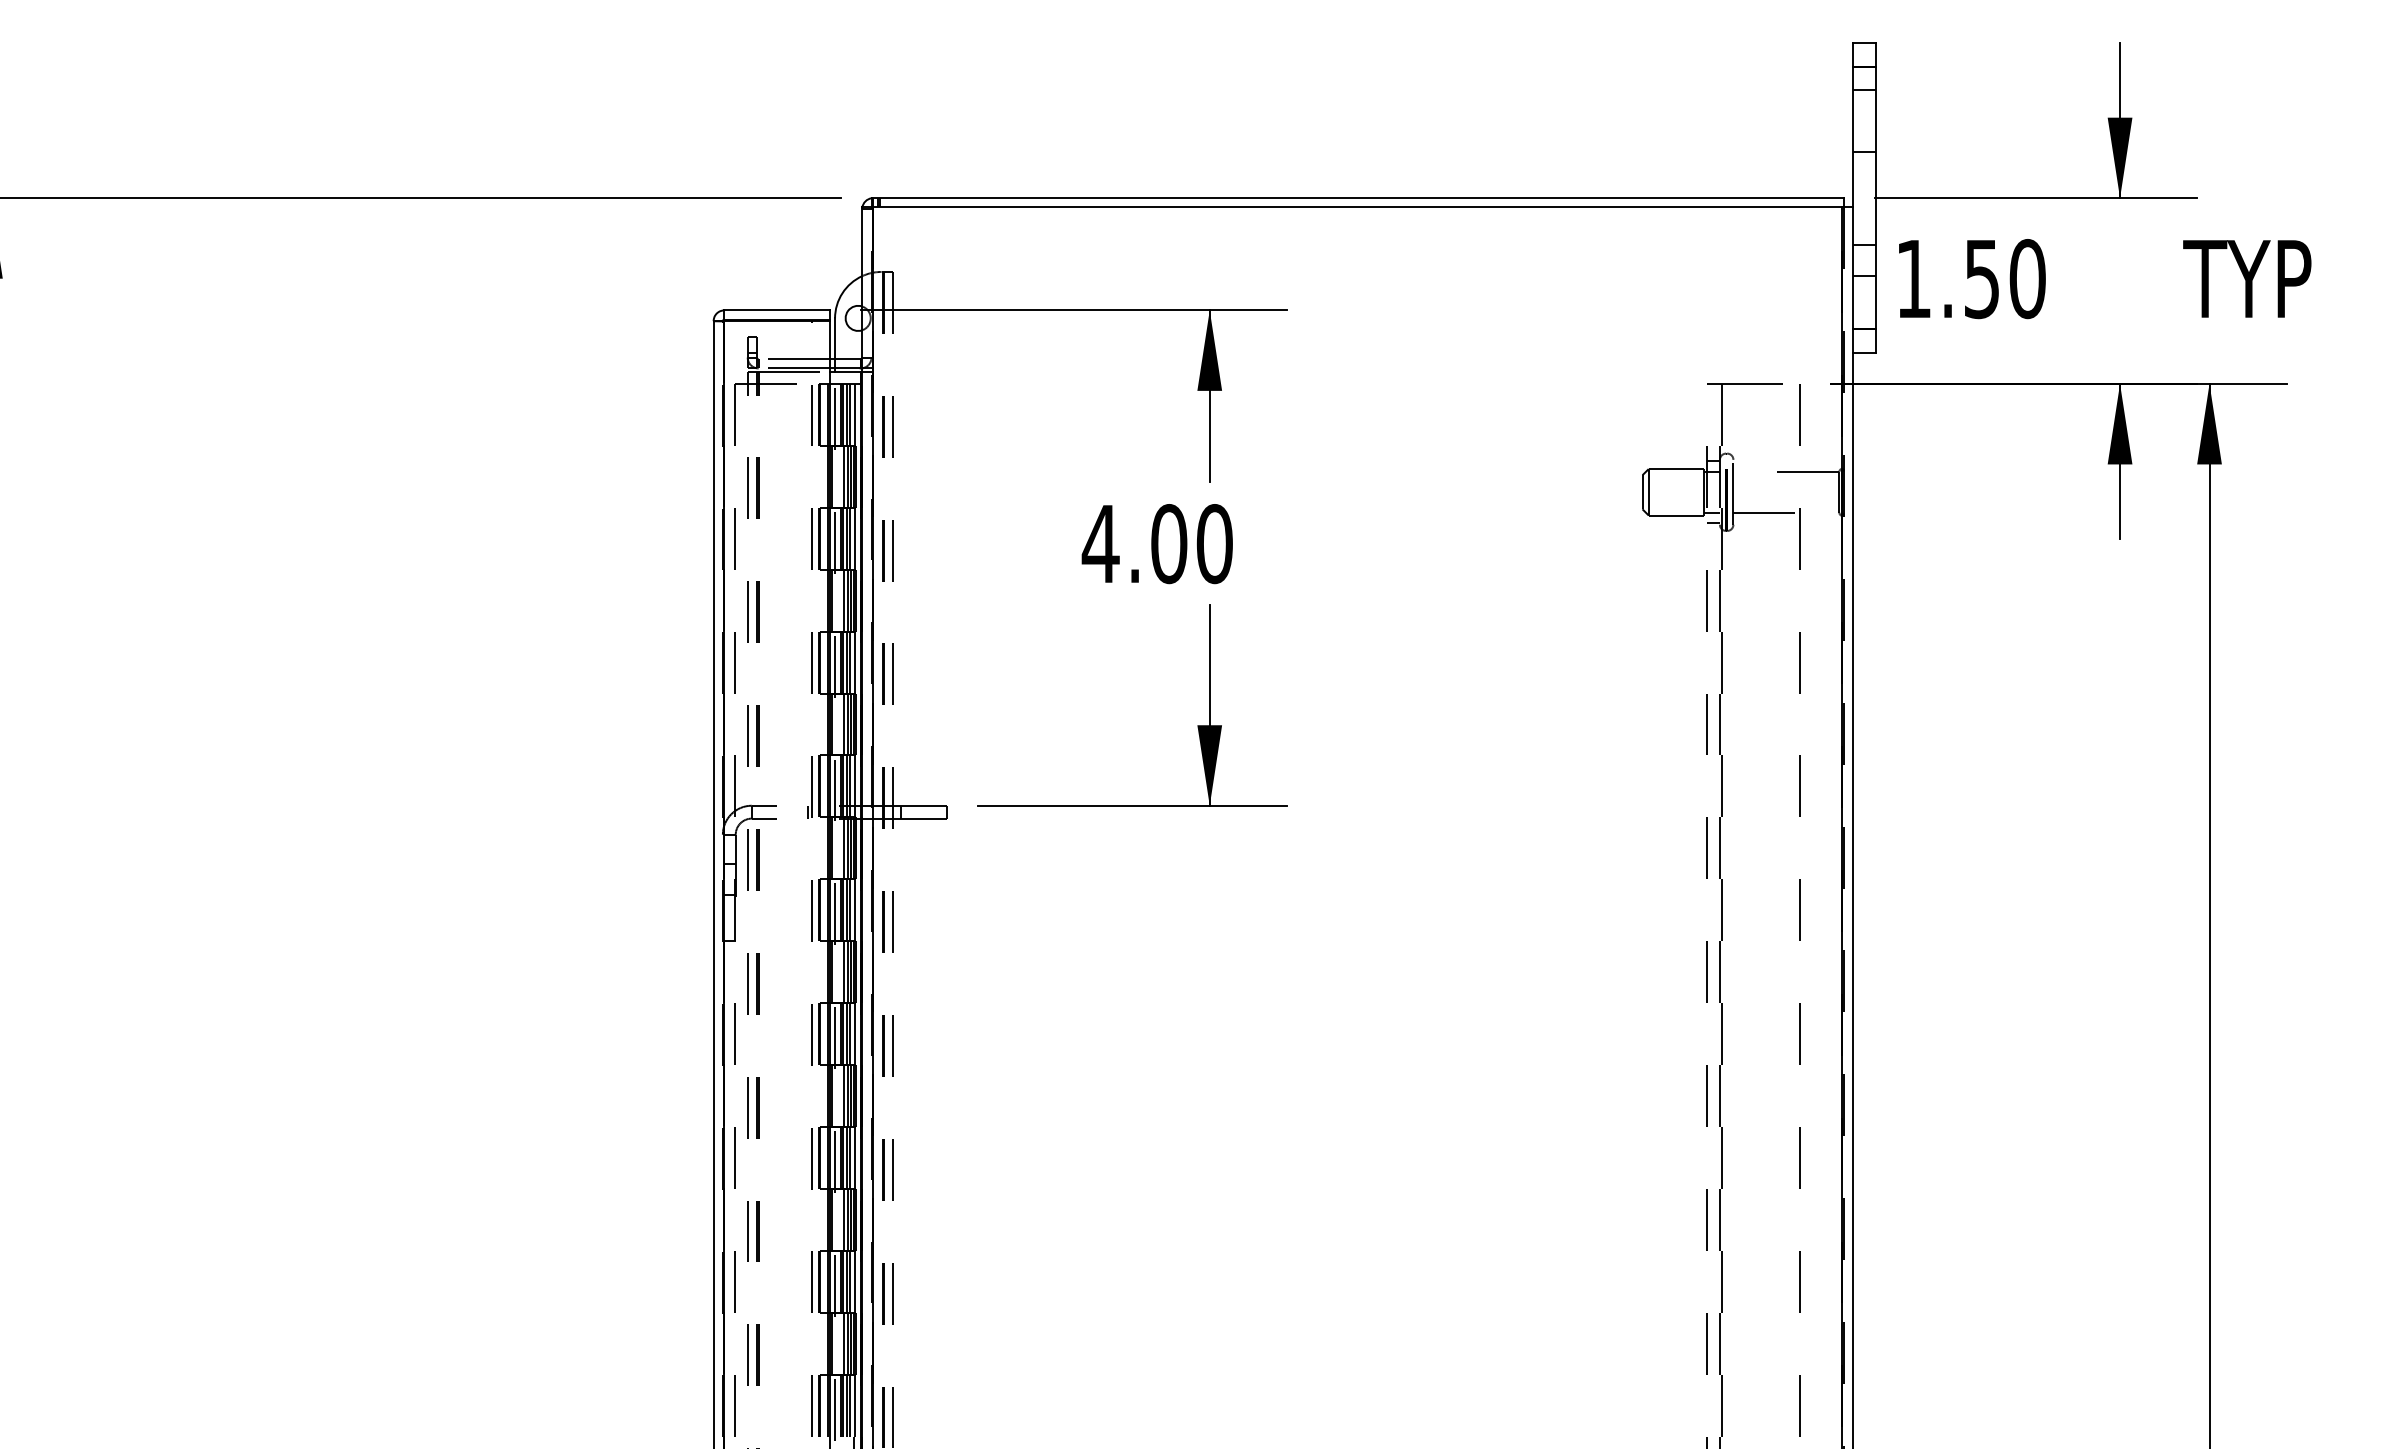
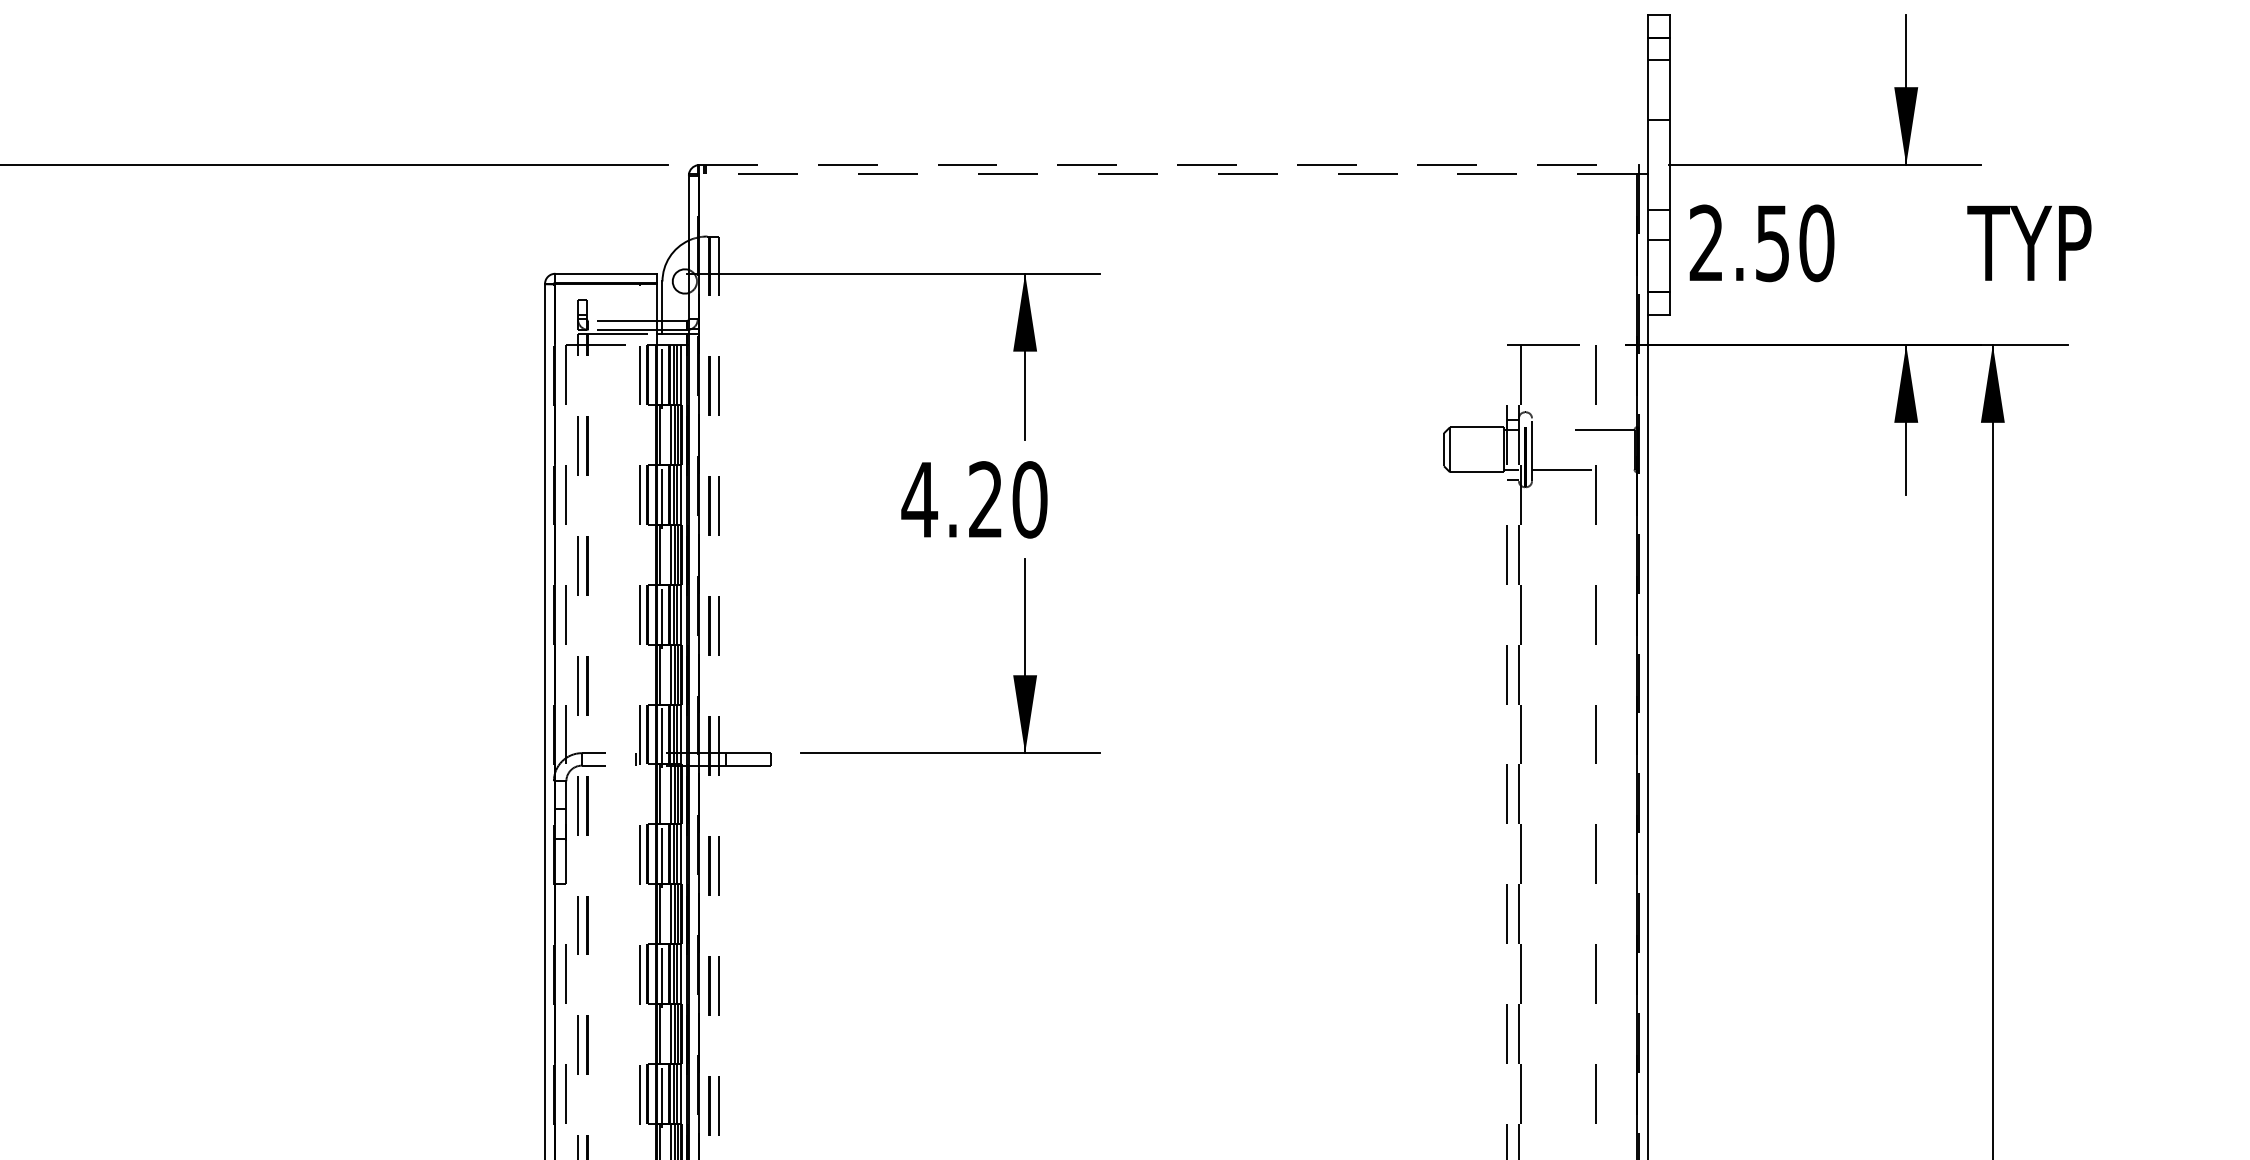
line: (1358, 198) -> (1169, 165), solid -> dashed
line: (1357, 207) -> (1168, 174), solid -> dashed
text: (1913, 278) -> (1706, 242), 1.50 -> 2.50
text: (1169, 544) -> (986, 500), 4.00 -> 4.20

